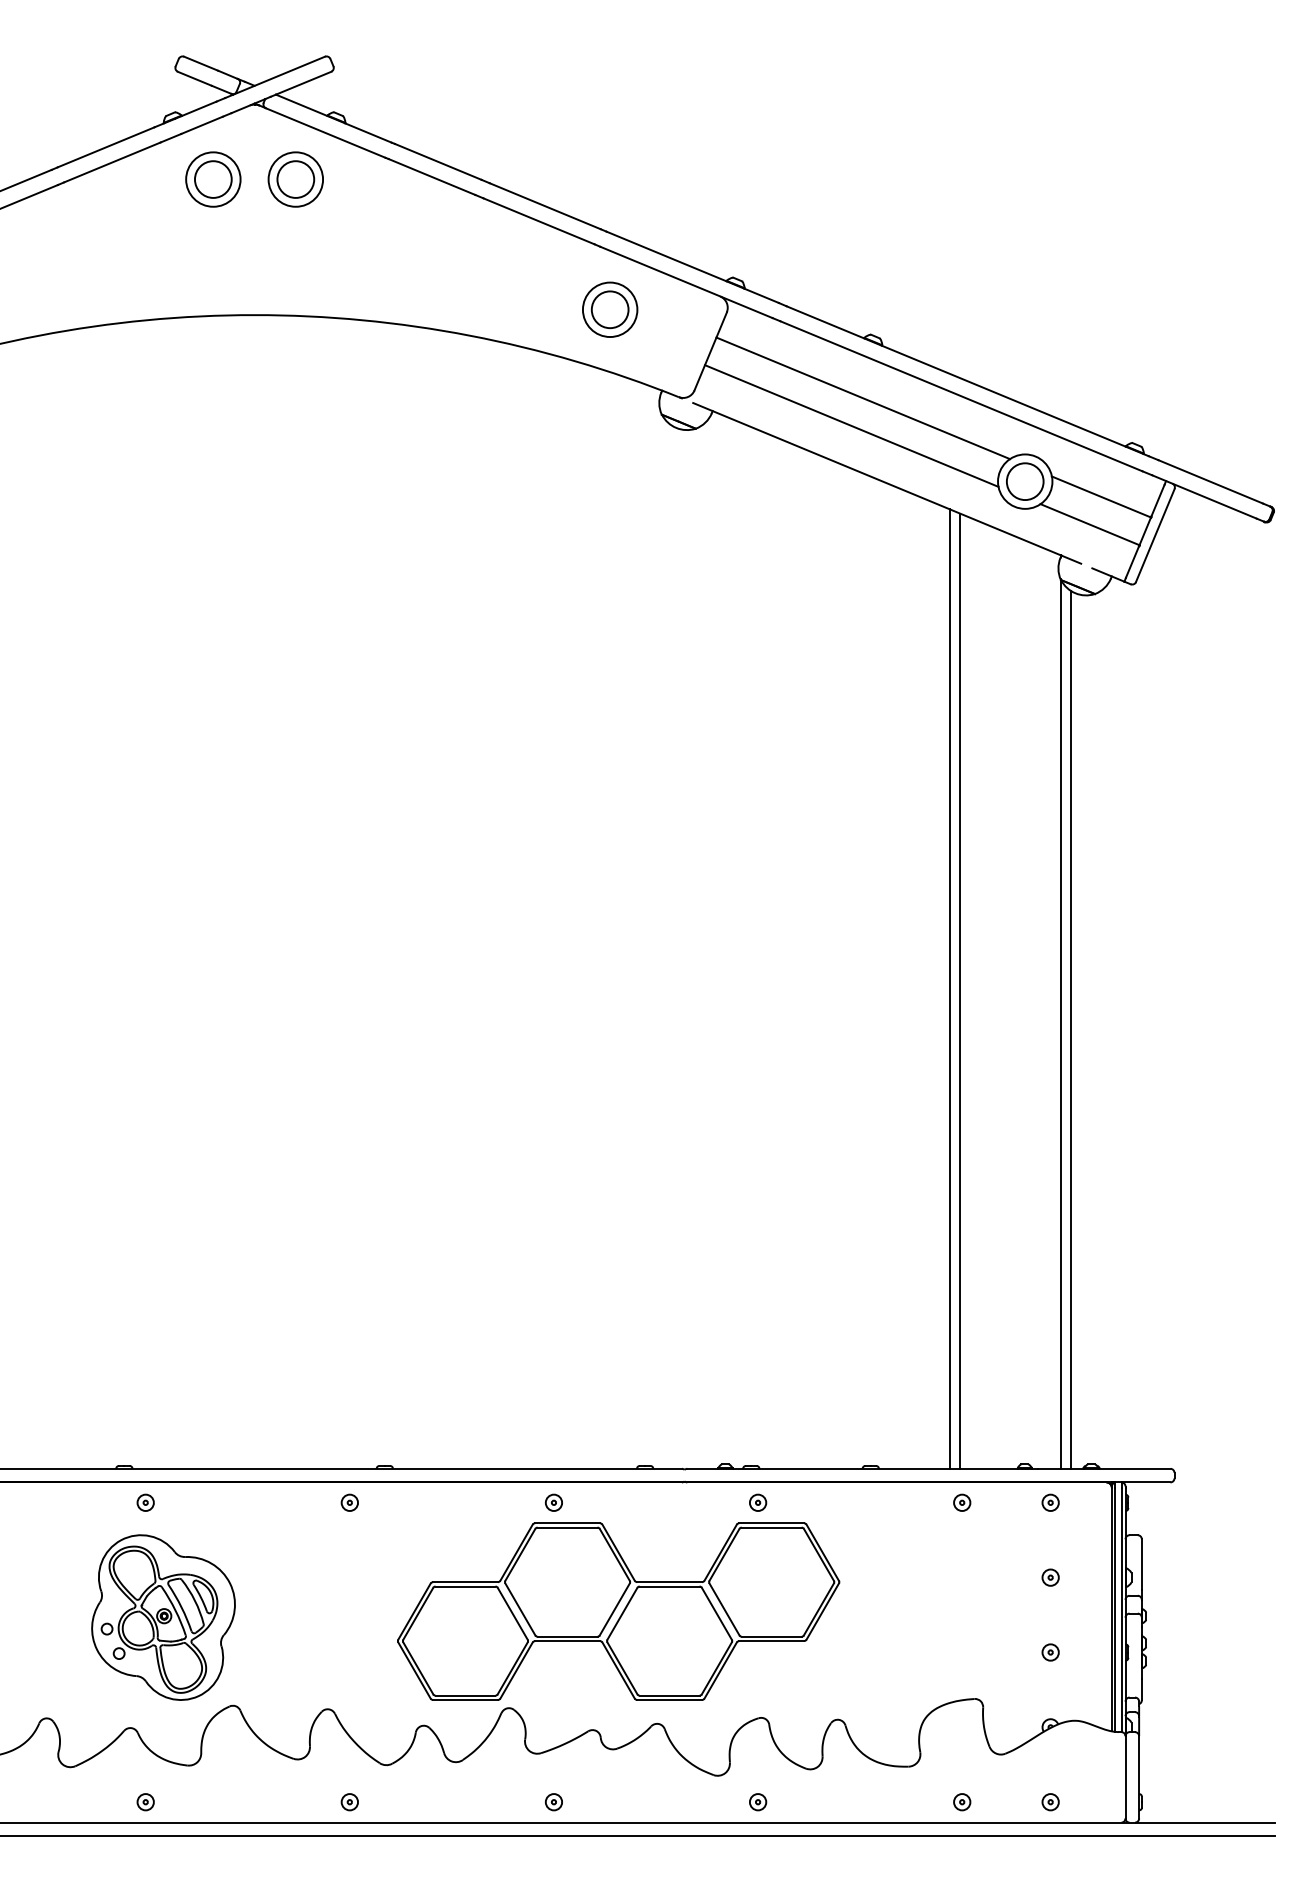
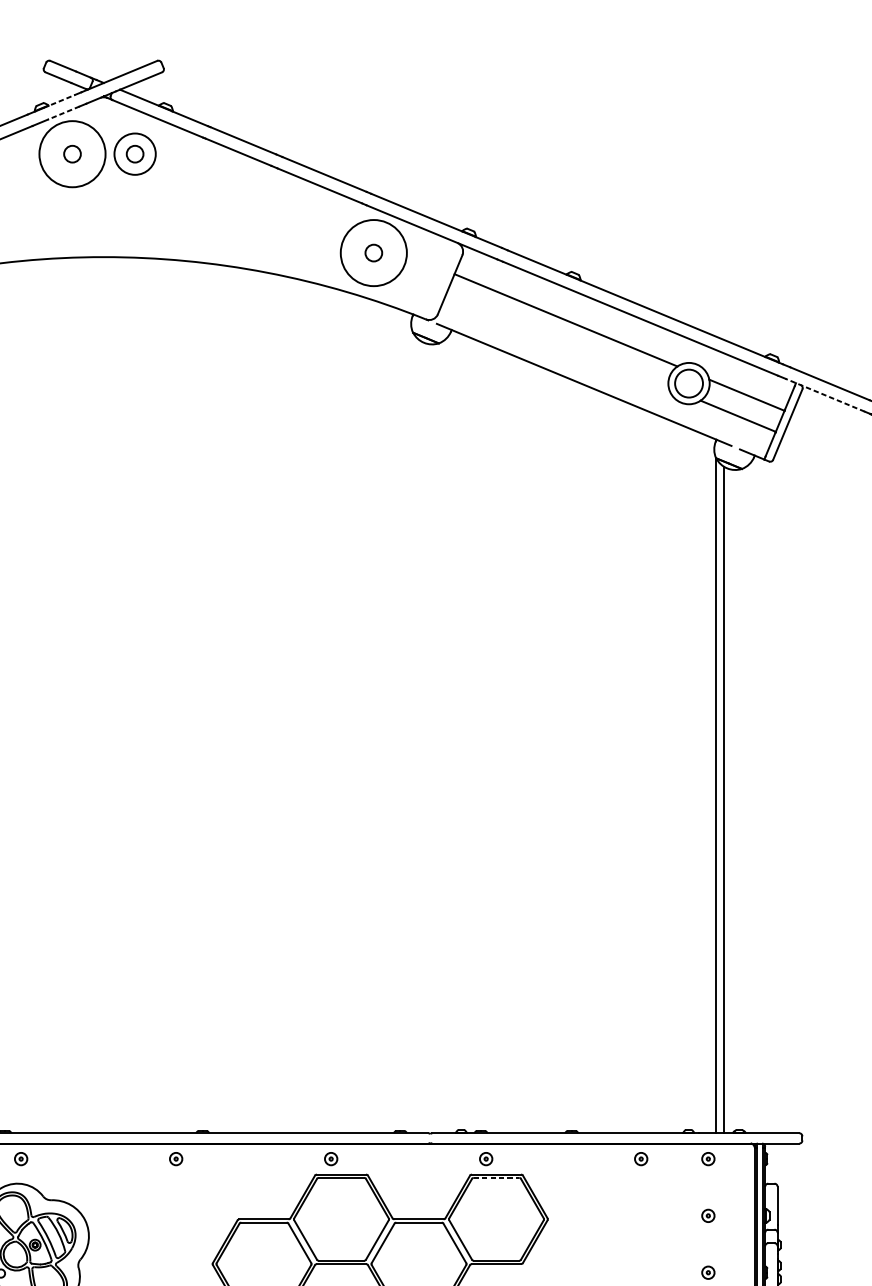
line: (195, 110) -> (58, 101), solid -> dashed
line: (202, 125) -> (64, 113), solid -> dashed
circle: (213, 179) -> (72, 154), size x0.6
circle: (213, 179) -> (72, 154), size x1.6
circle: (295, 179) -> (134, 154), size x0.6
circle: (609, 309) -> (373, 252), size x0.6
circle: (609, 309) -> (373, 252), size x1.6
line: (851, 425) -> (557, 340), removed
line: (1204, 496) -> (825, 394), solid -> dashed
line: (949, 988) -> (631, 768), removed
line: (960, 990) -> (639, 770), removed
line: (771, 1527) -> (496, 1177), solid -> dashed

